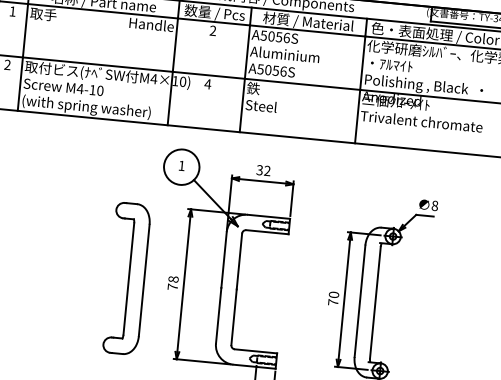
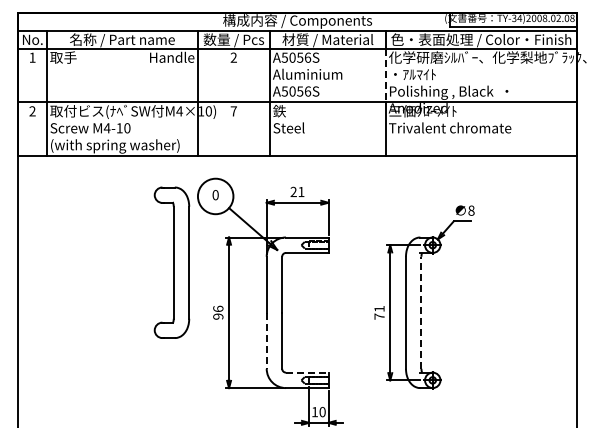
line: (362, 63) -> (385, 75), solid -> dashed
text: (207, 84) -> (233, 111), 4 -> 7
text: (181, 166) -> (215, 195), 1 -> 0
text: (263, 170) -> (297, 191), 32 -> 21
part: (126, 278) -> (171, 262), moved
text: (173, 282) -> (218, 312), 78 -> 96
text: (334, 294) -> (379, 308), 70 -> 71
line: (375, 302) -> (421, 312), solid -> dashed
line: (218, 315) -> (266, 340), solid -> dashed
line: (256, 351) -> (307, 372), solid -> dashed

